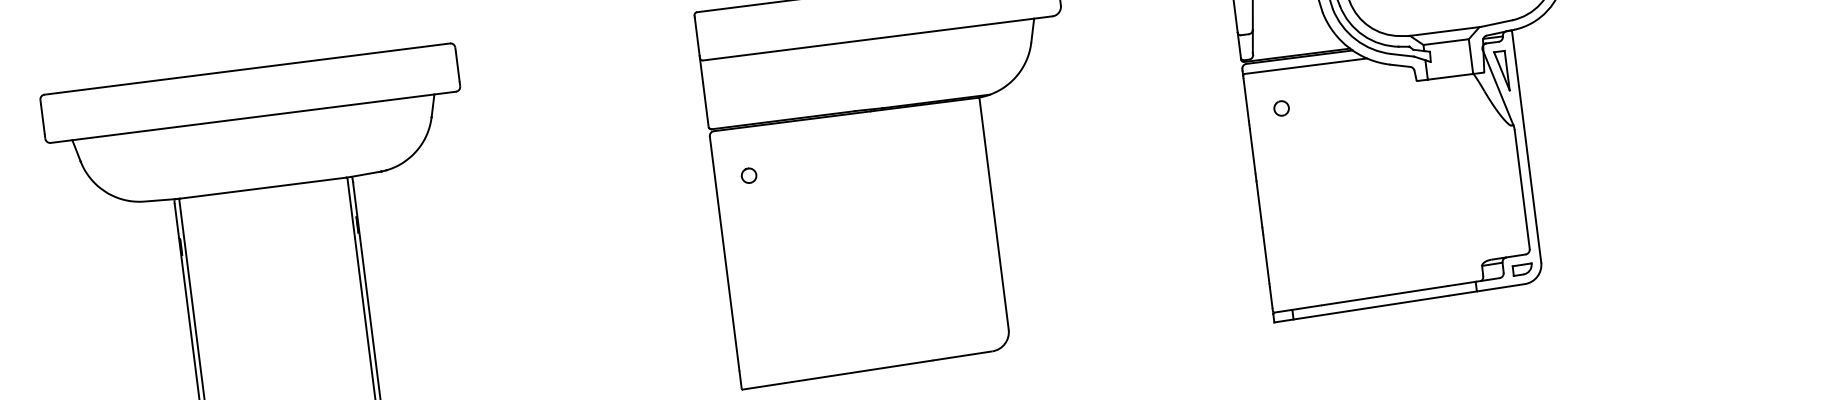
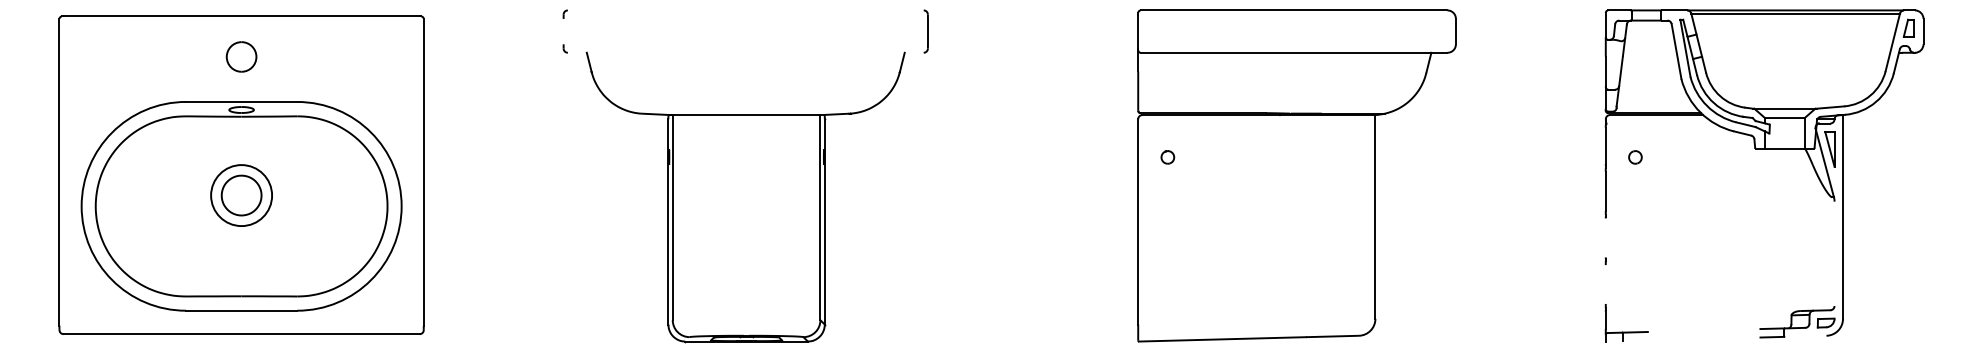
line: (1305, 66) -> (1660, 123), removed
line: (246, 69) -> (745, 10), removed
line: (253, 117) -> (745, 52), removed
line: (42, 119) -> (563, 31), removed
line: (1522, 189) -> (1834, 253), removed
line: (1259, 203) -> (1605, 237), removed
line: (1265, 257) -> (1605, 284), removed
line: (1500, 286) -> (1805, 335), removed
line: (1384, 295) -> (1703, 330), removed
line: (1361, 309) -> (1682, 339), removed

